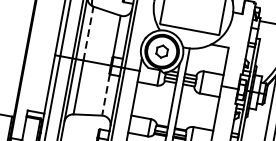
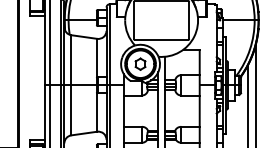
line: (88, 32) -> (71, 59), dashed -> solid
line: (106, 96) -> (97, 113), dashed -> solid

